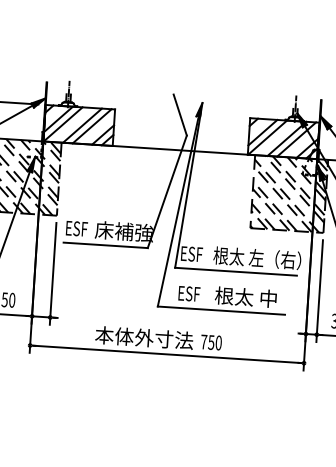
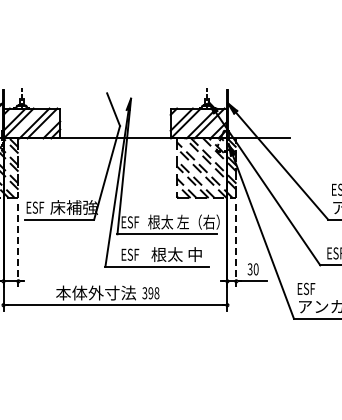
line: (53, 273) -> (18, 245), solid -> dashed
line: (319, 290) -> (236, 245), solid -> dashed
text: (210, 342) -> (150, 293), 750 -> 398

